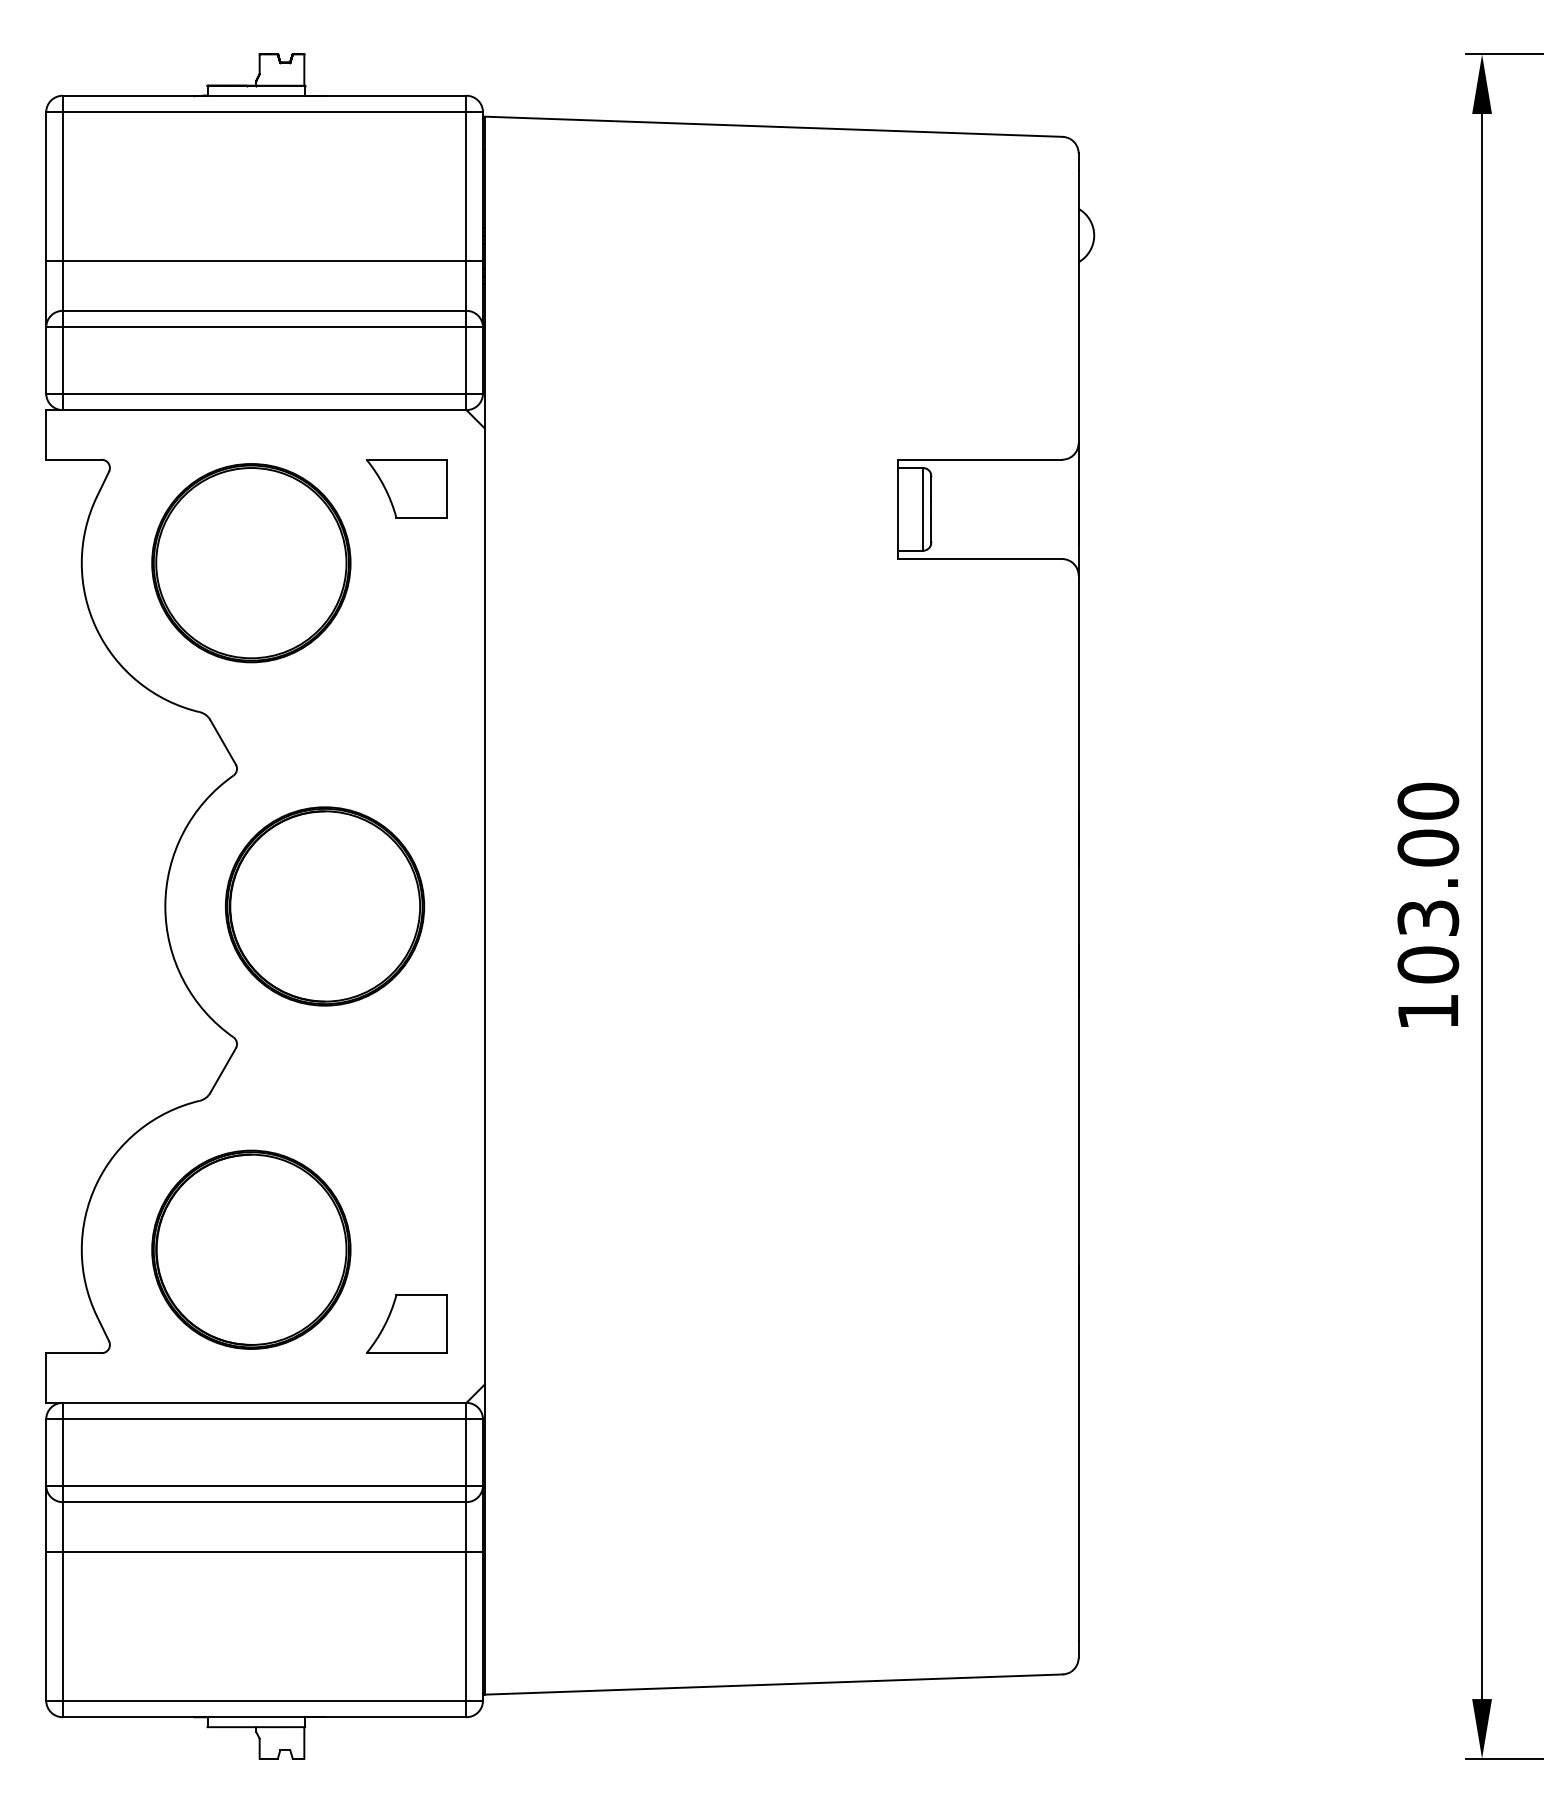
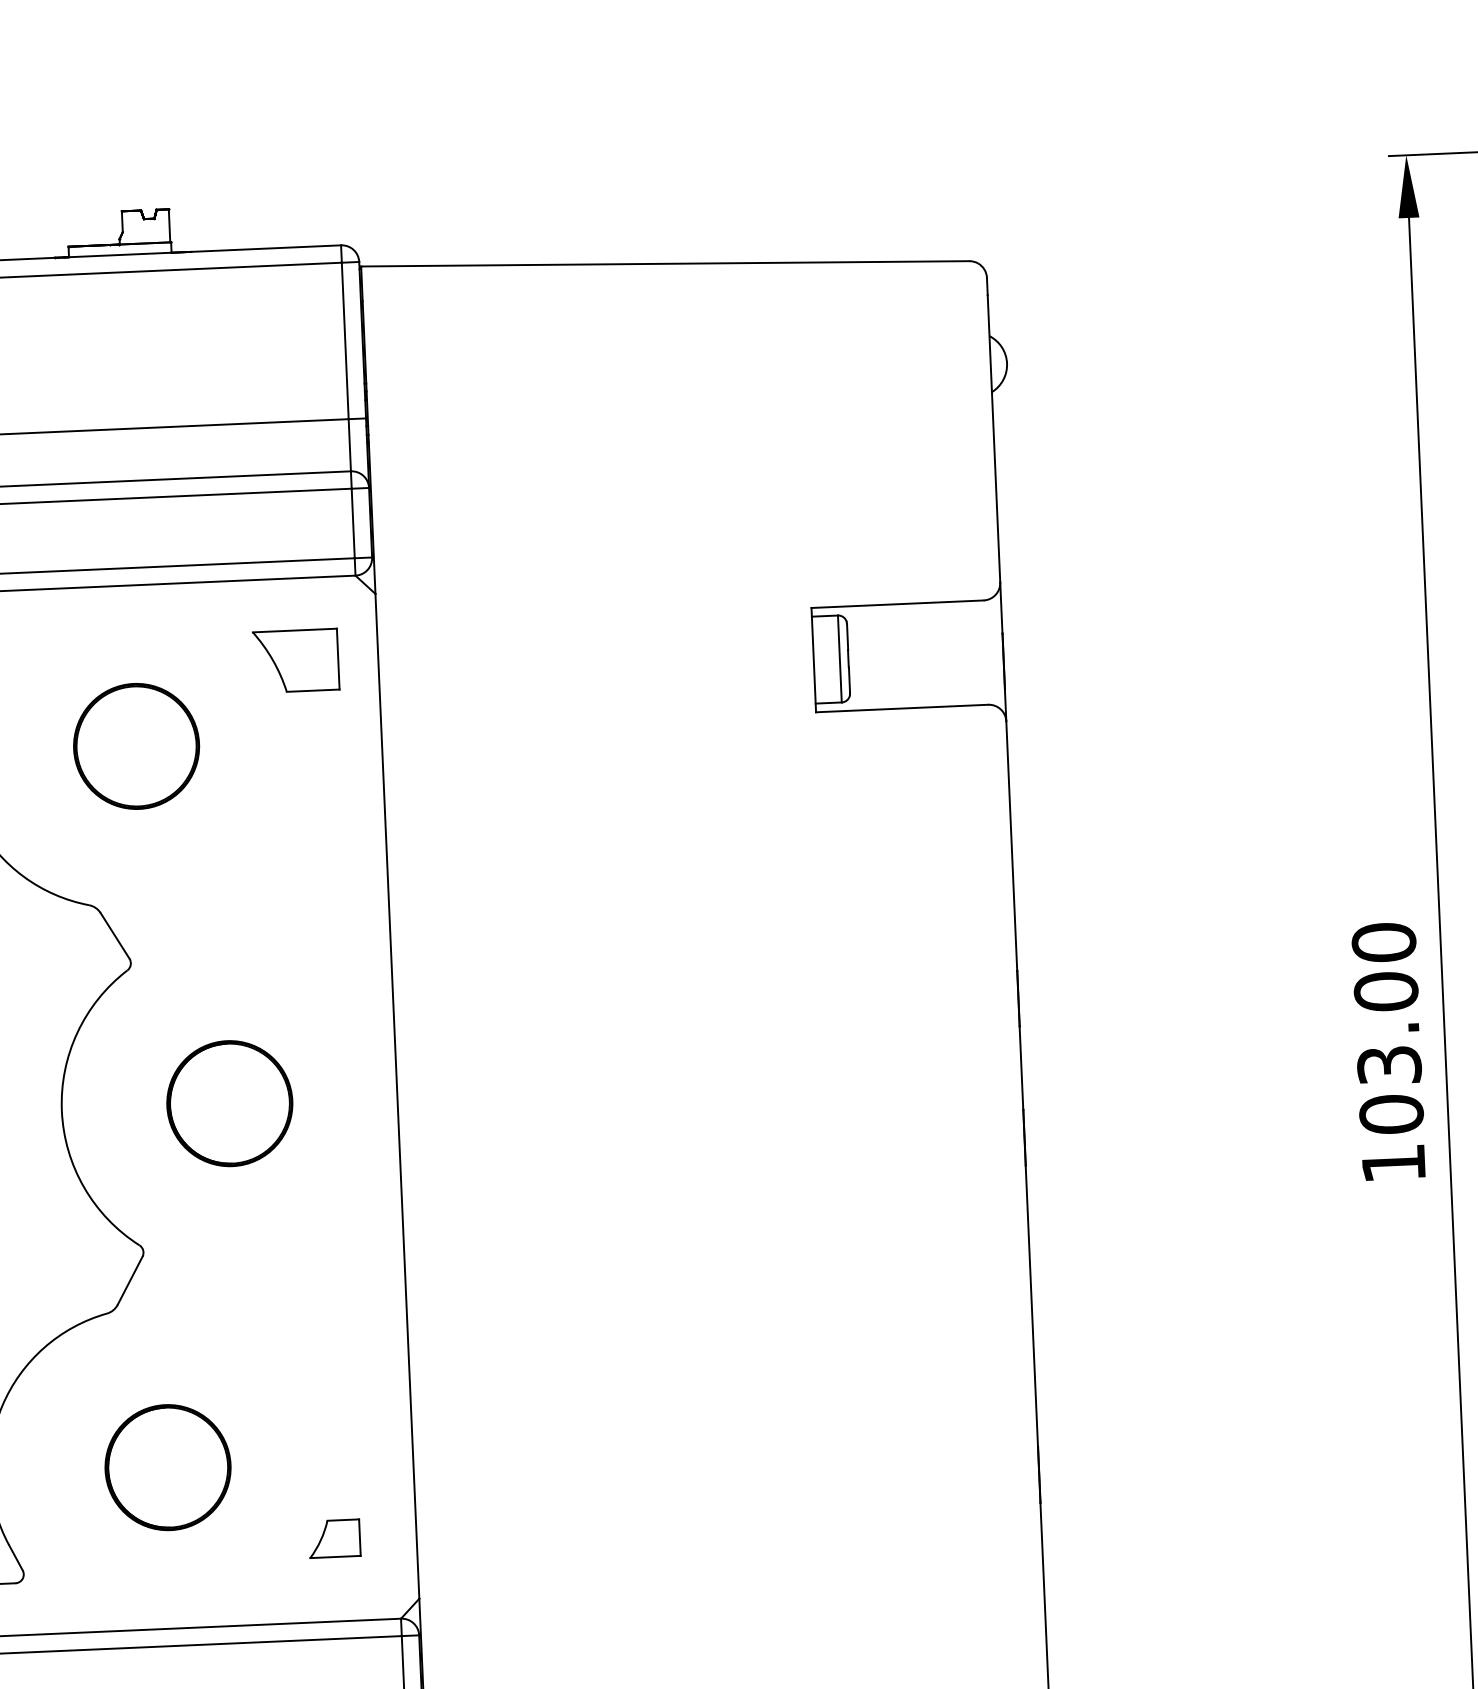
part: (251, 563) -> (136, 746), size x0.6
part: (325, 906) -> (230, 1103), size x0.6
part: (251, 1249) -> (168, 1467), size x0.6
part: (406, 1323) -> (334, 1538), size x0.6

